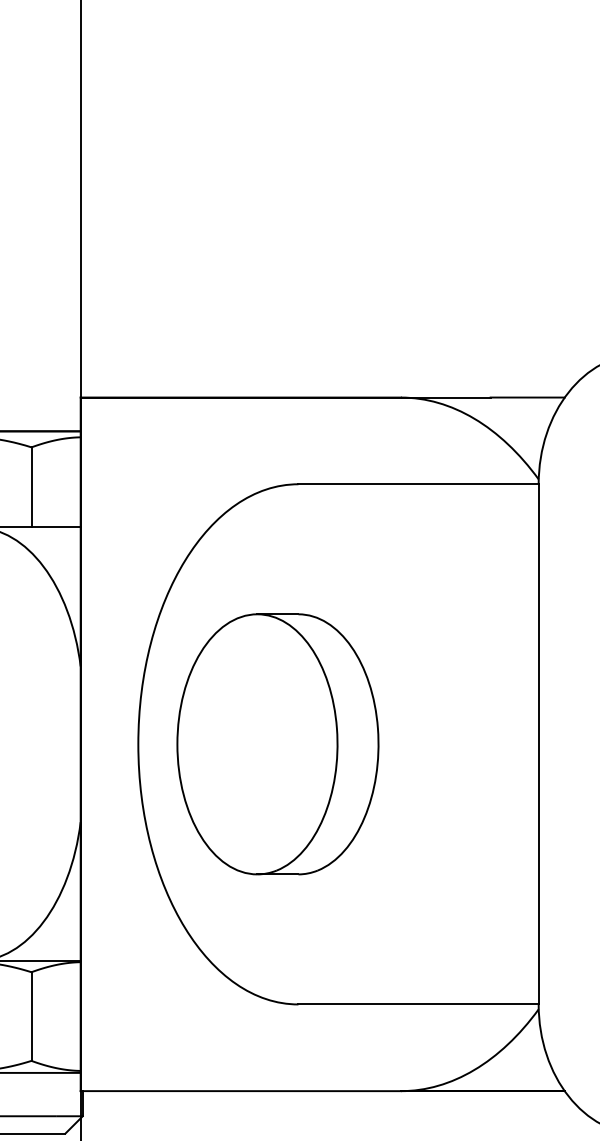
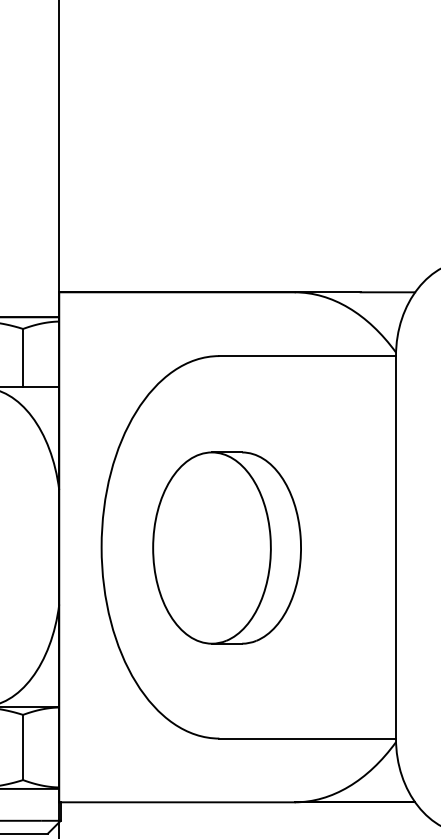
part: (277, 744) -> (226, 548), moved

